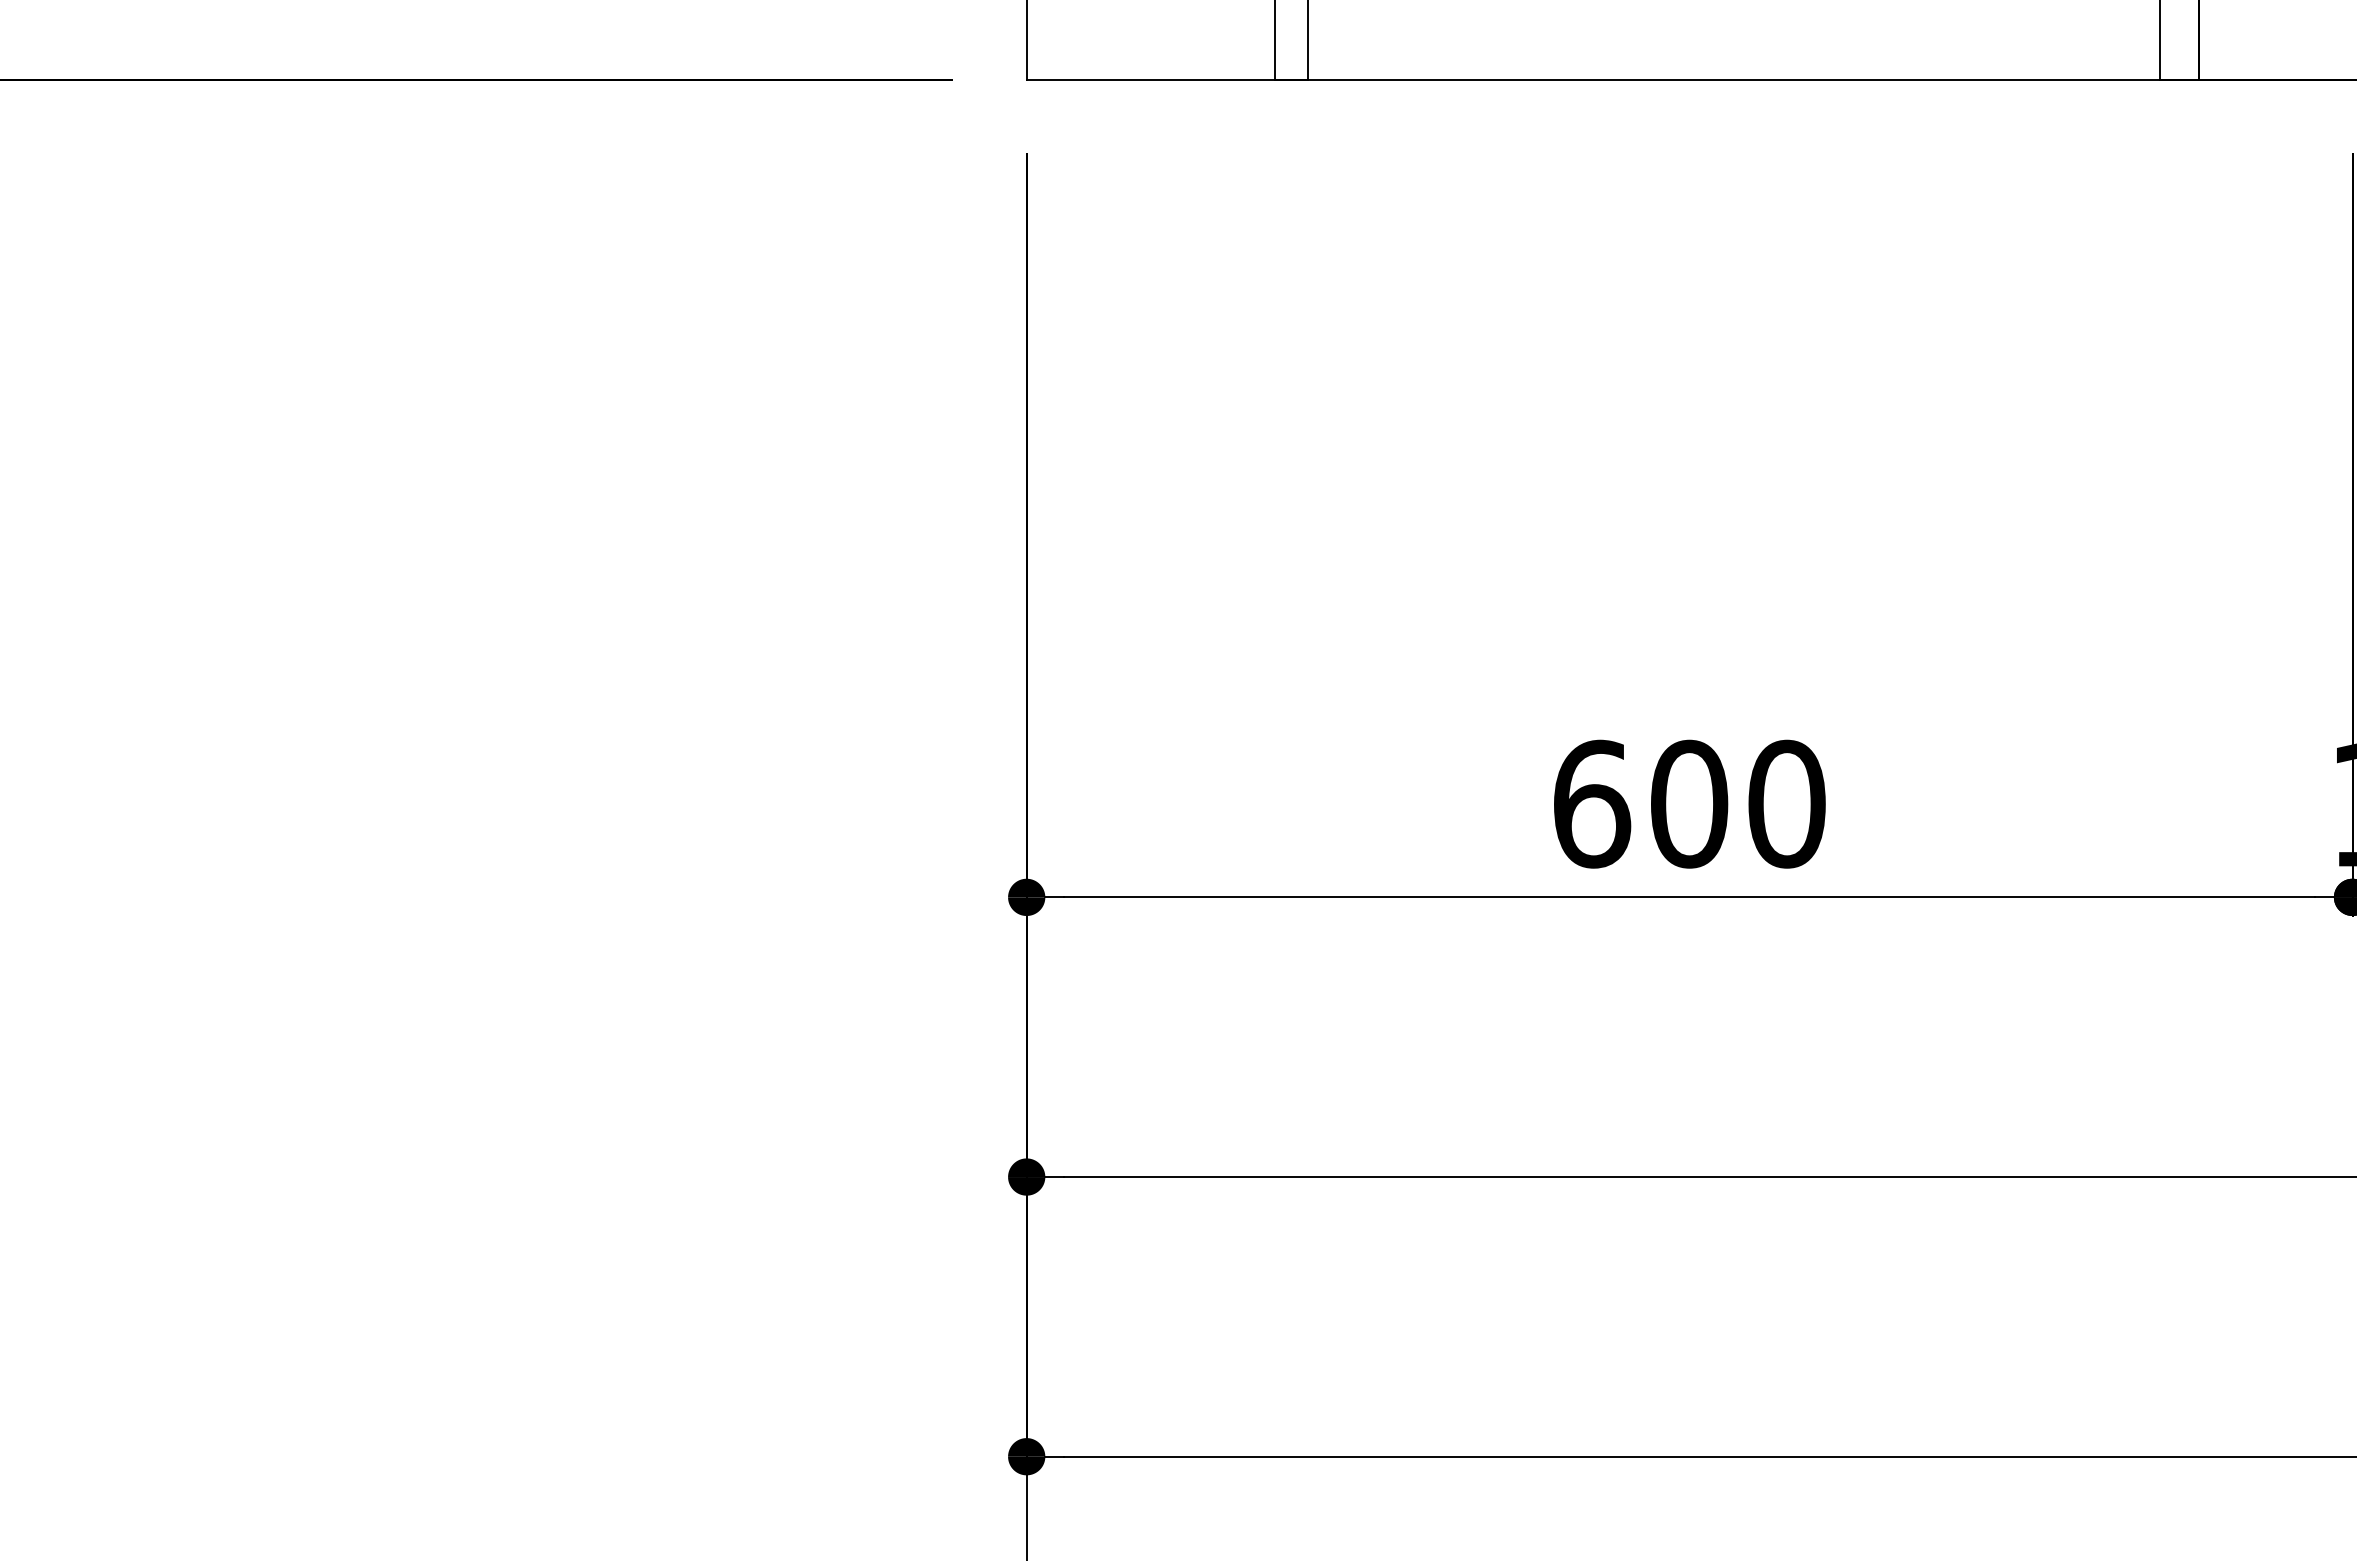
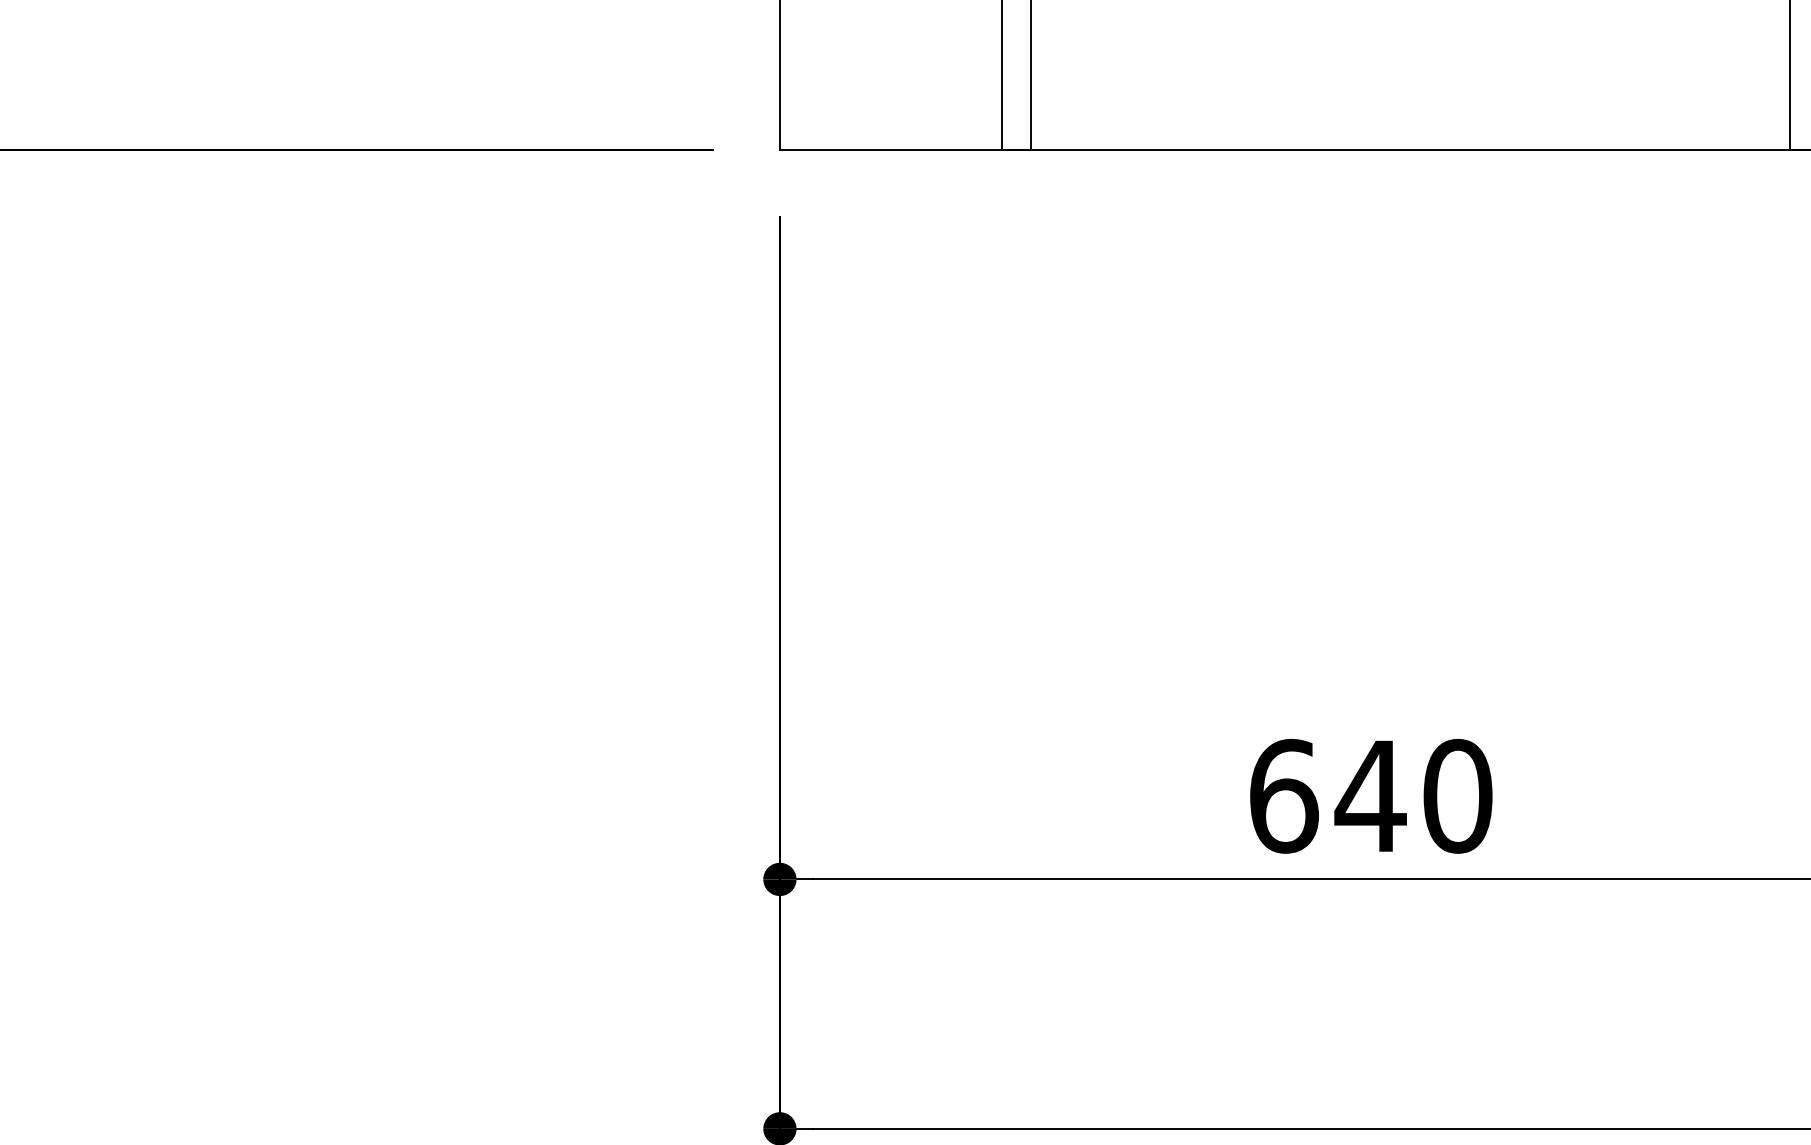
text: (1688, 803) -> (1370, 795), 600 -> 640

